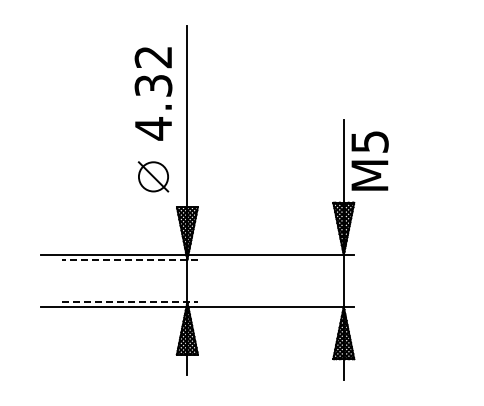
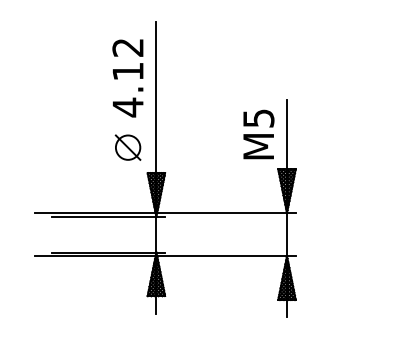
text: (153, 85) -> (128, 71), 4.32 -> 4.12
text: (369, 160) -> (258, 134), moved
line: (130, 259) -> (108, 216), dashed -> solid
line: (130, 302) -> (108, 252), dashed -> solid

